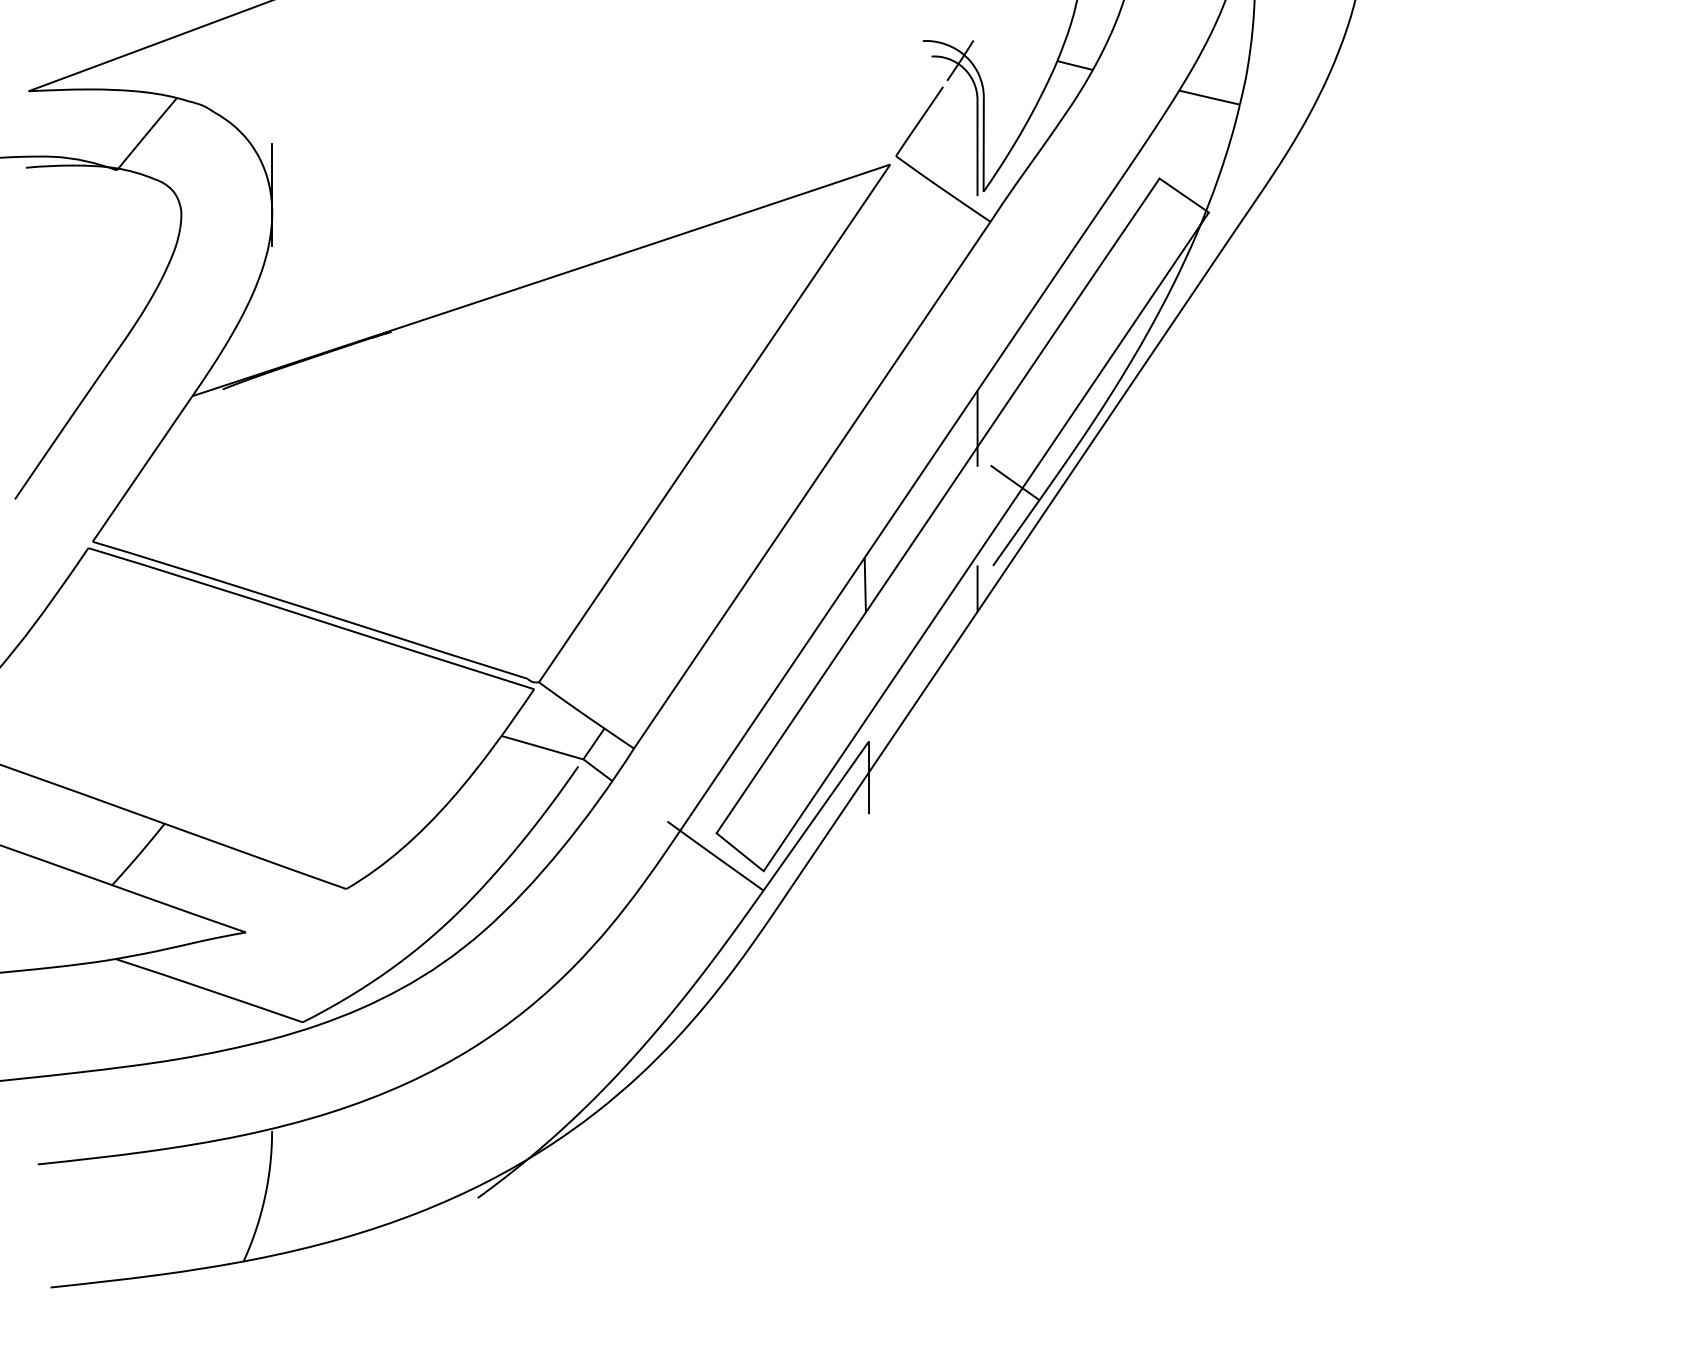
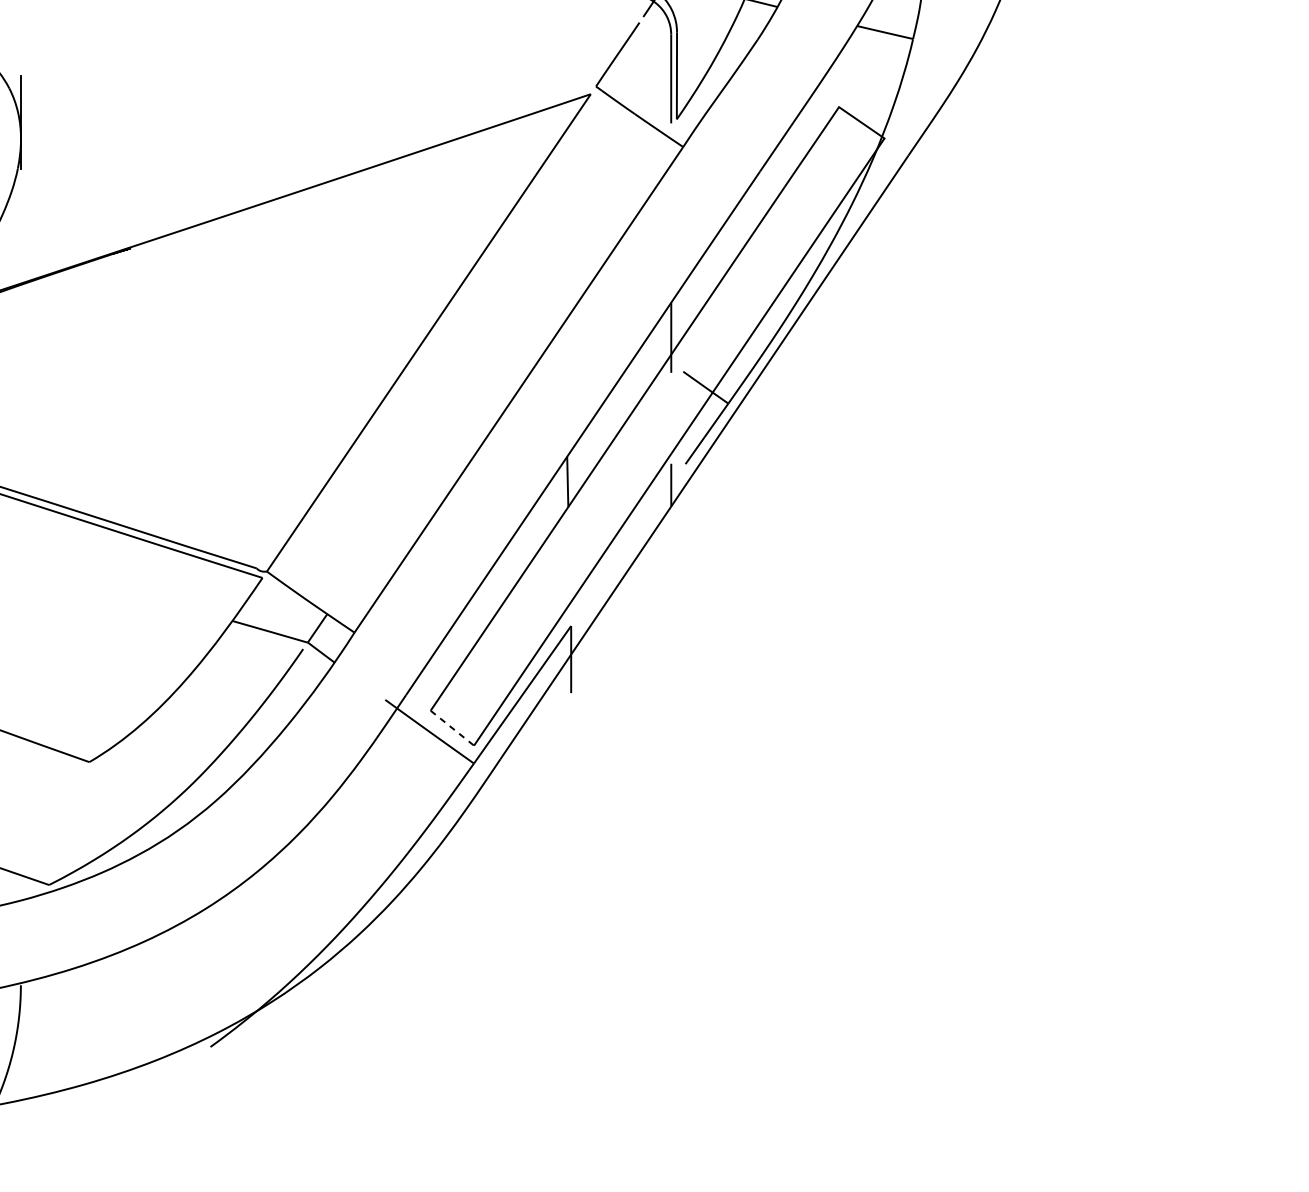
line: (740, 852) -> (452, 728), solid -> dashed

